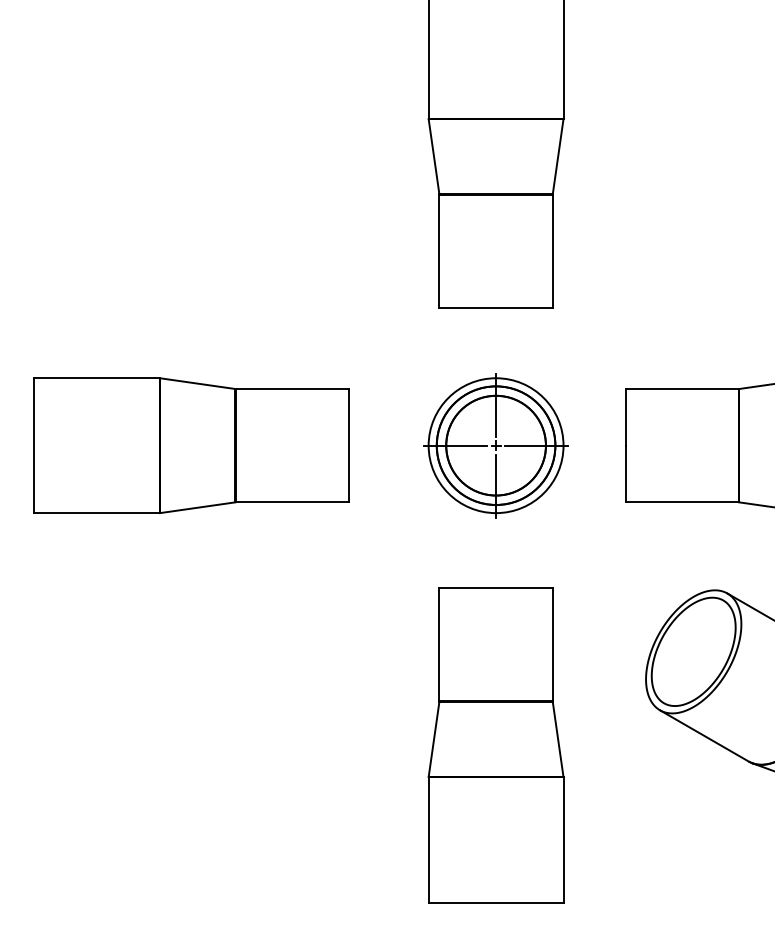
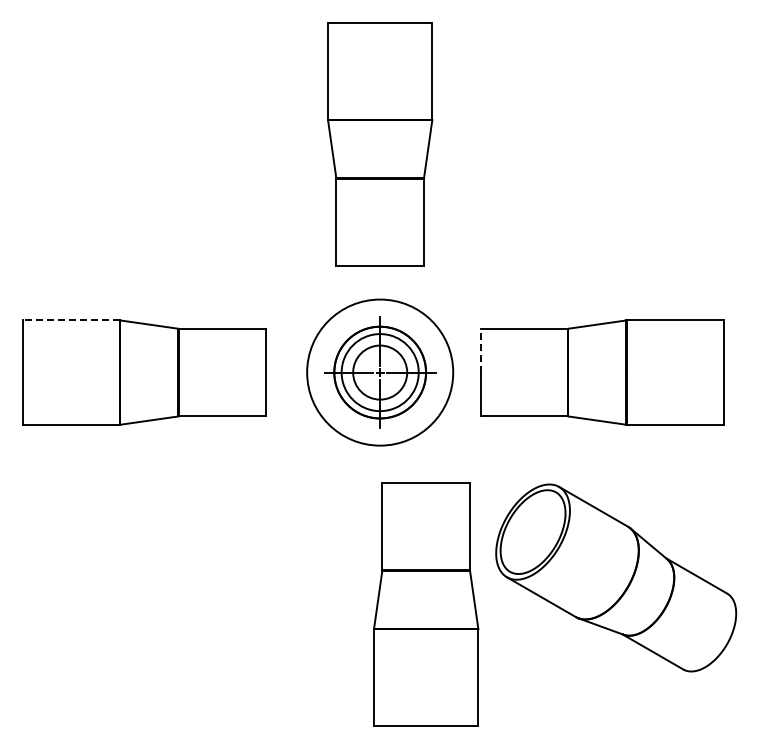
line: (97, 378) -> (71, 320), solid -> dashed
line: (625, 417) -> (480, 350), solid -> dashed
circle: (495, 445) -> (379, 372), size x0.7
circle: (496, 445) -> (380, 372), size x1.4
part: (496, 745) -> (426, 604), moved

